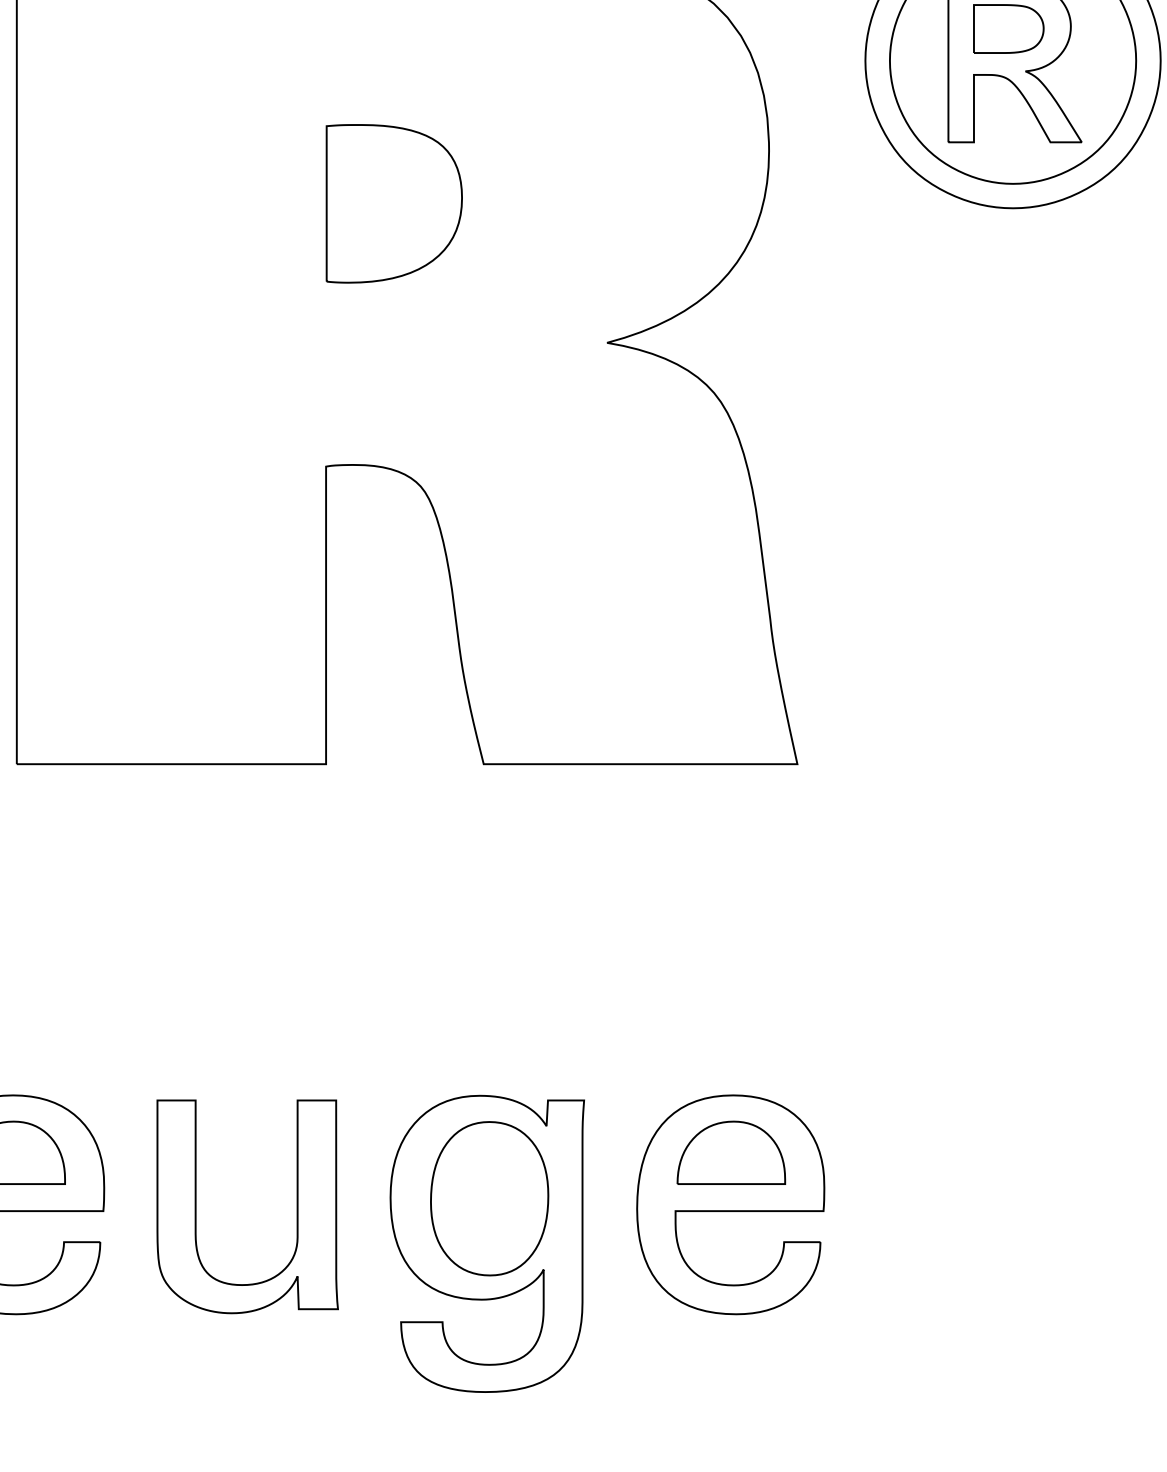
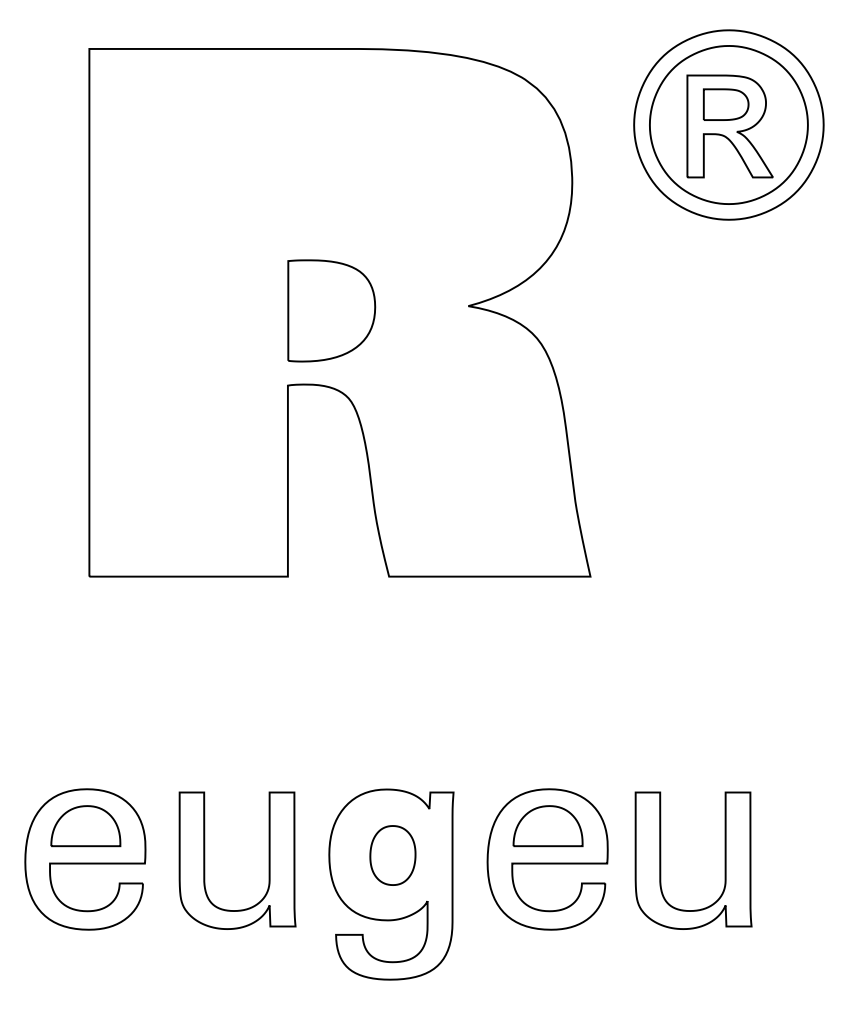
part: (393, 203) -> (331, 310), moved
part: (489, 1198) -> (392, 855), size x0.6
part: (1006, 1206) -> (724, 860), added

